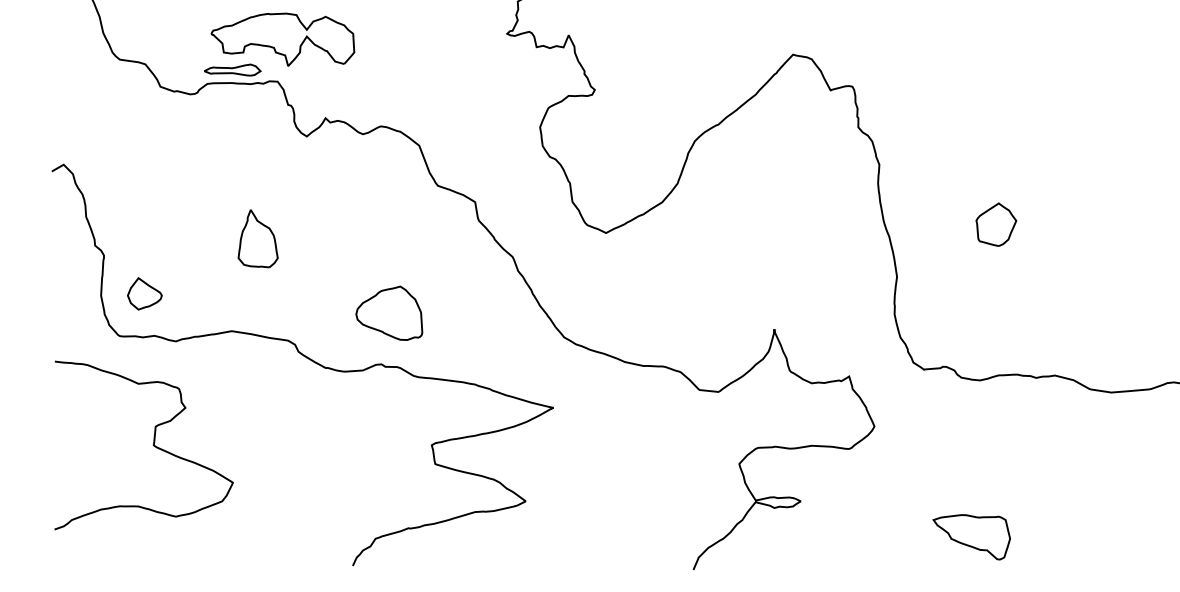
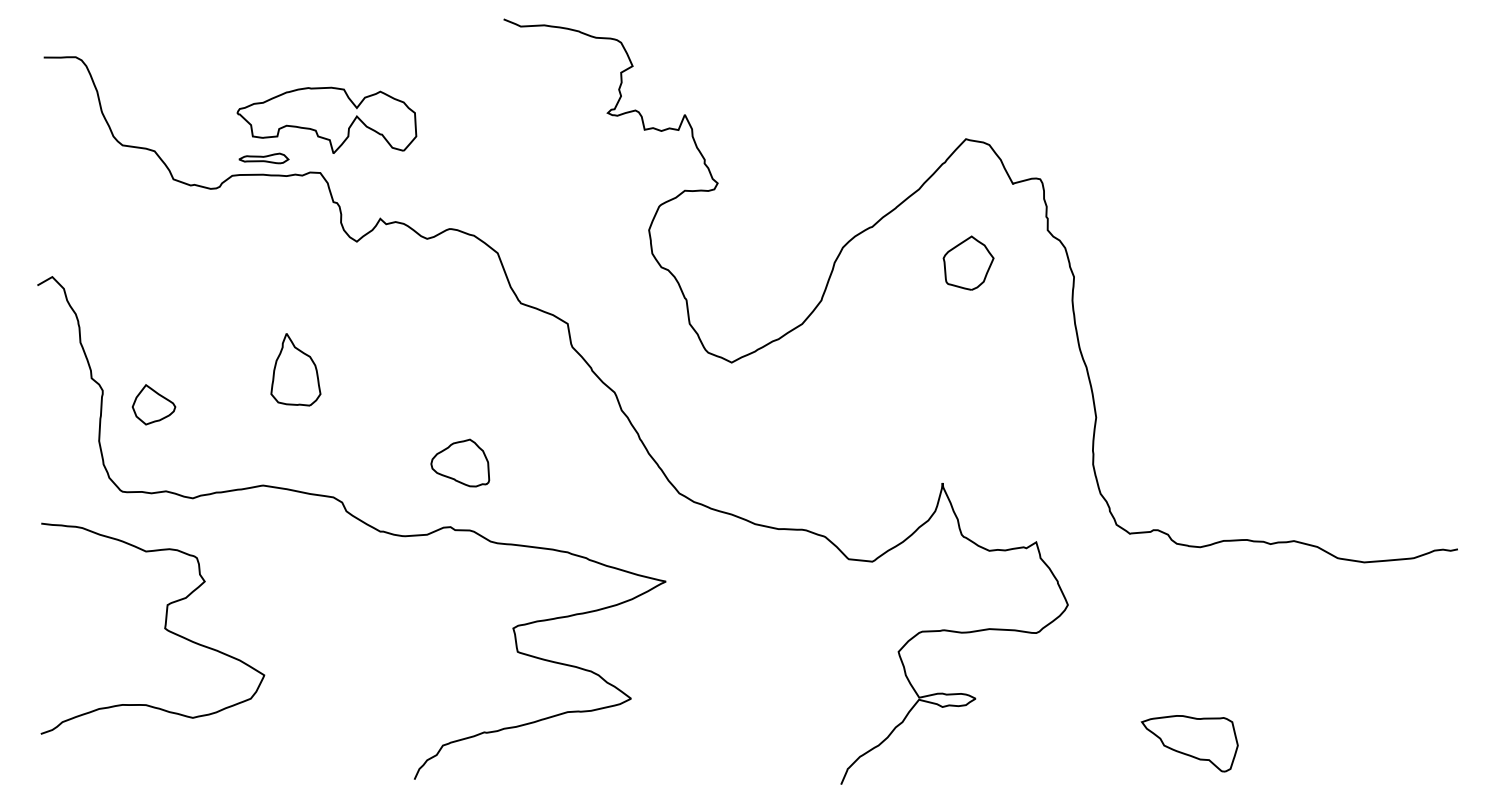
part: (232, 70) -> (263, 158), size x0.7
part: (996, 224) -> (968, 262), moved
part: (144, 293) -> (153, 404), moved
part: (389, 312) -> (460, 462), size x0.7

